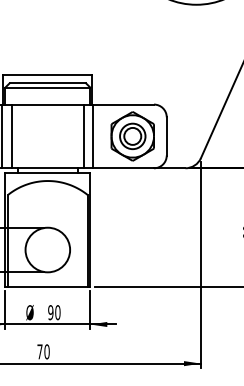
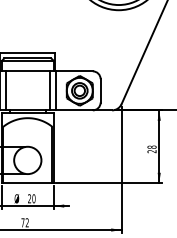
text: (50, 312) -> (29, 198), 90 -> 20
text: (45, 351) -> (26, 222), 70 -> 72

